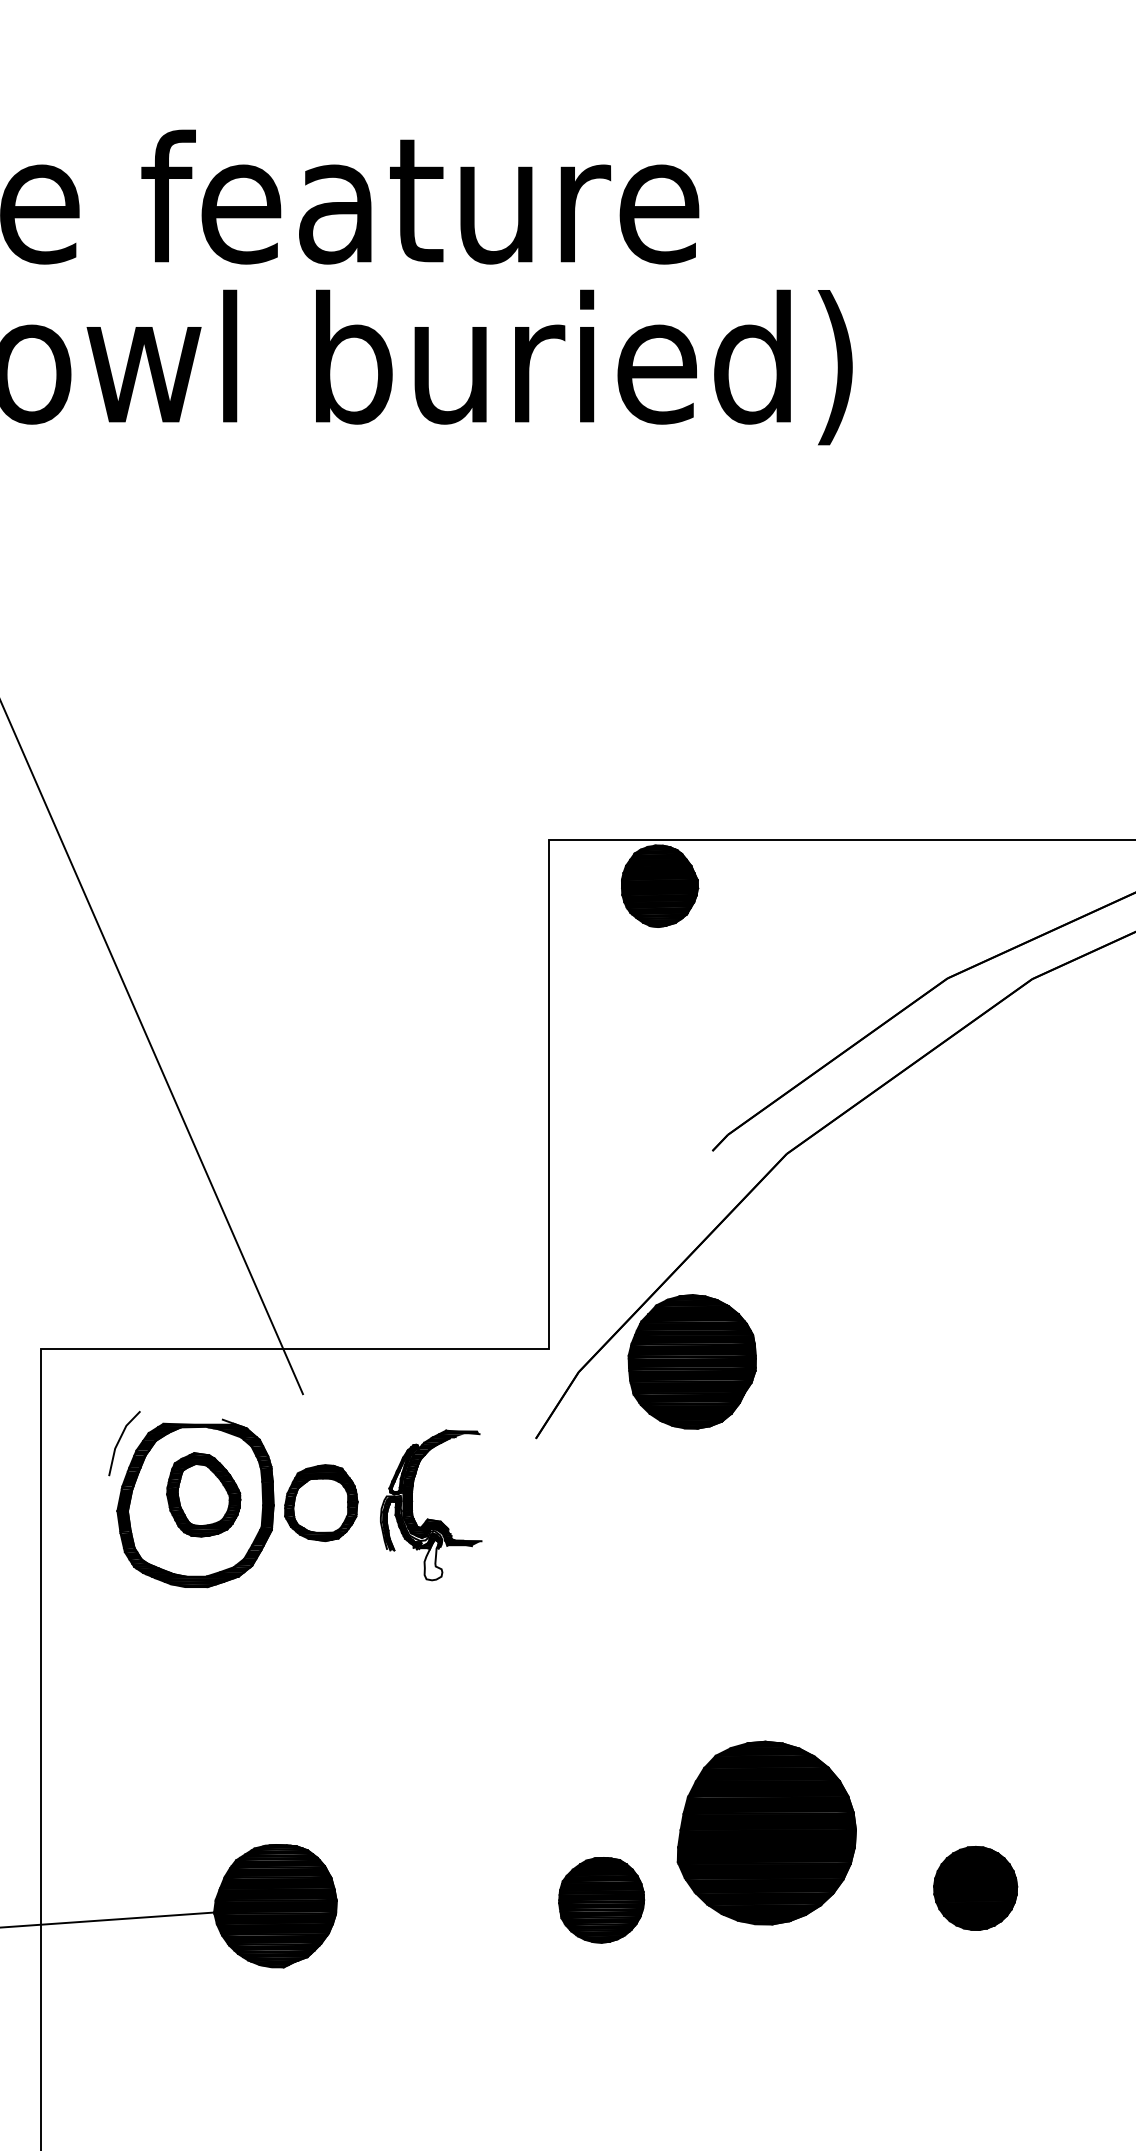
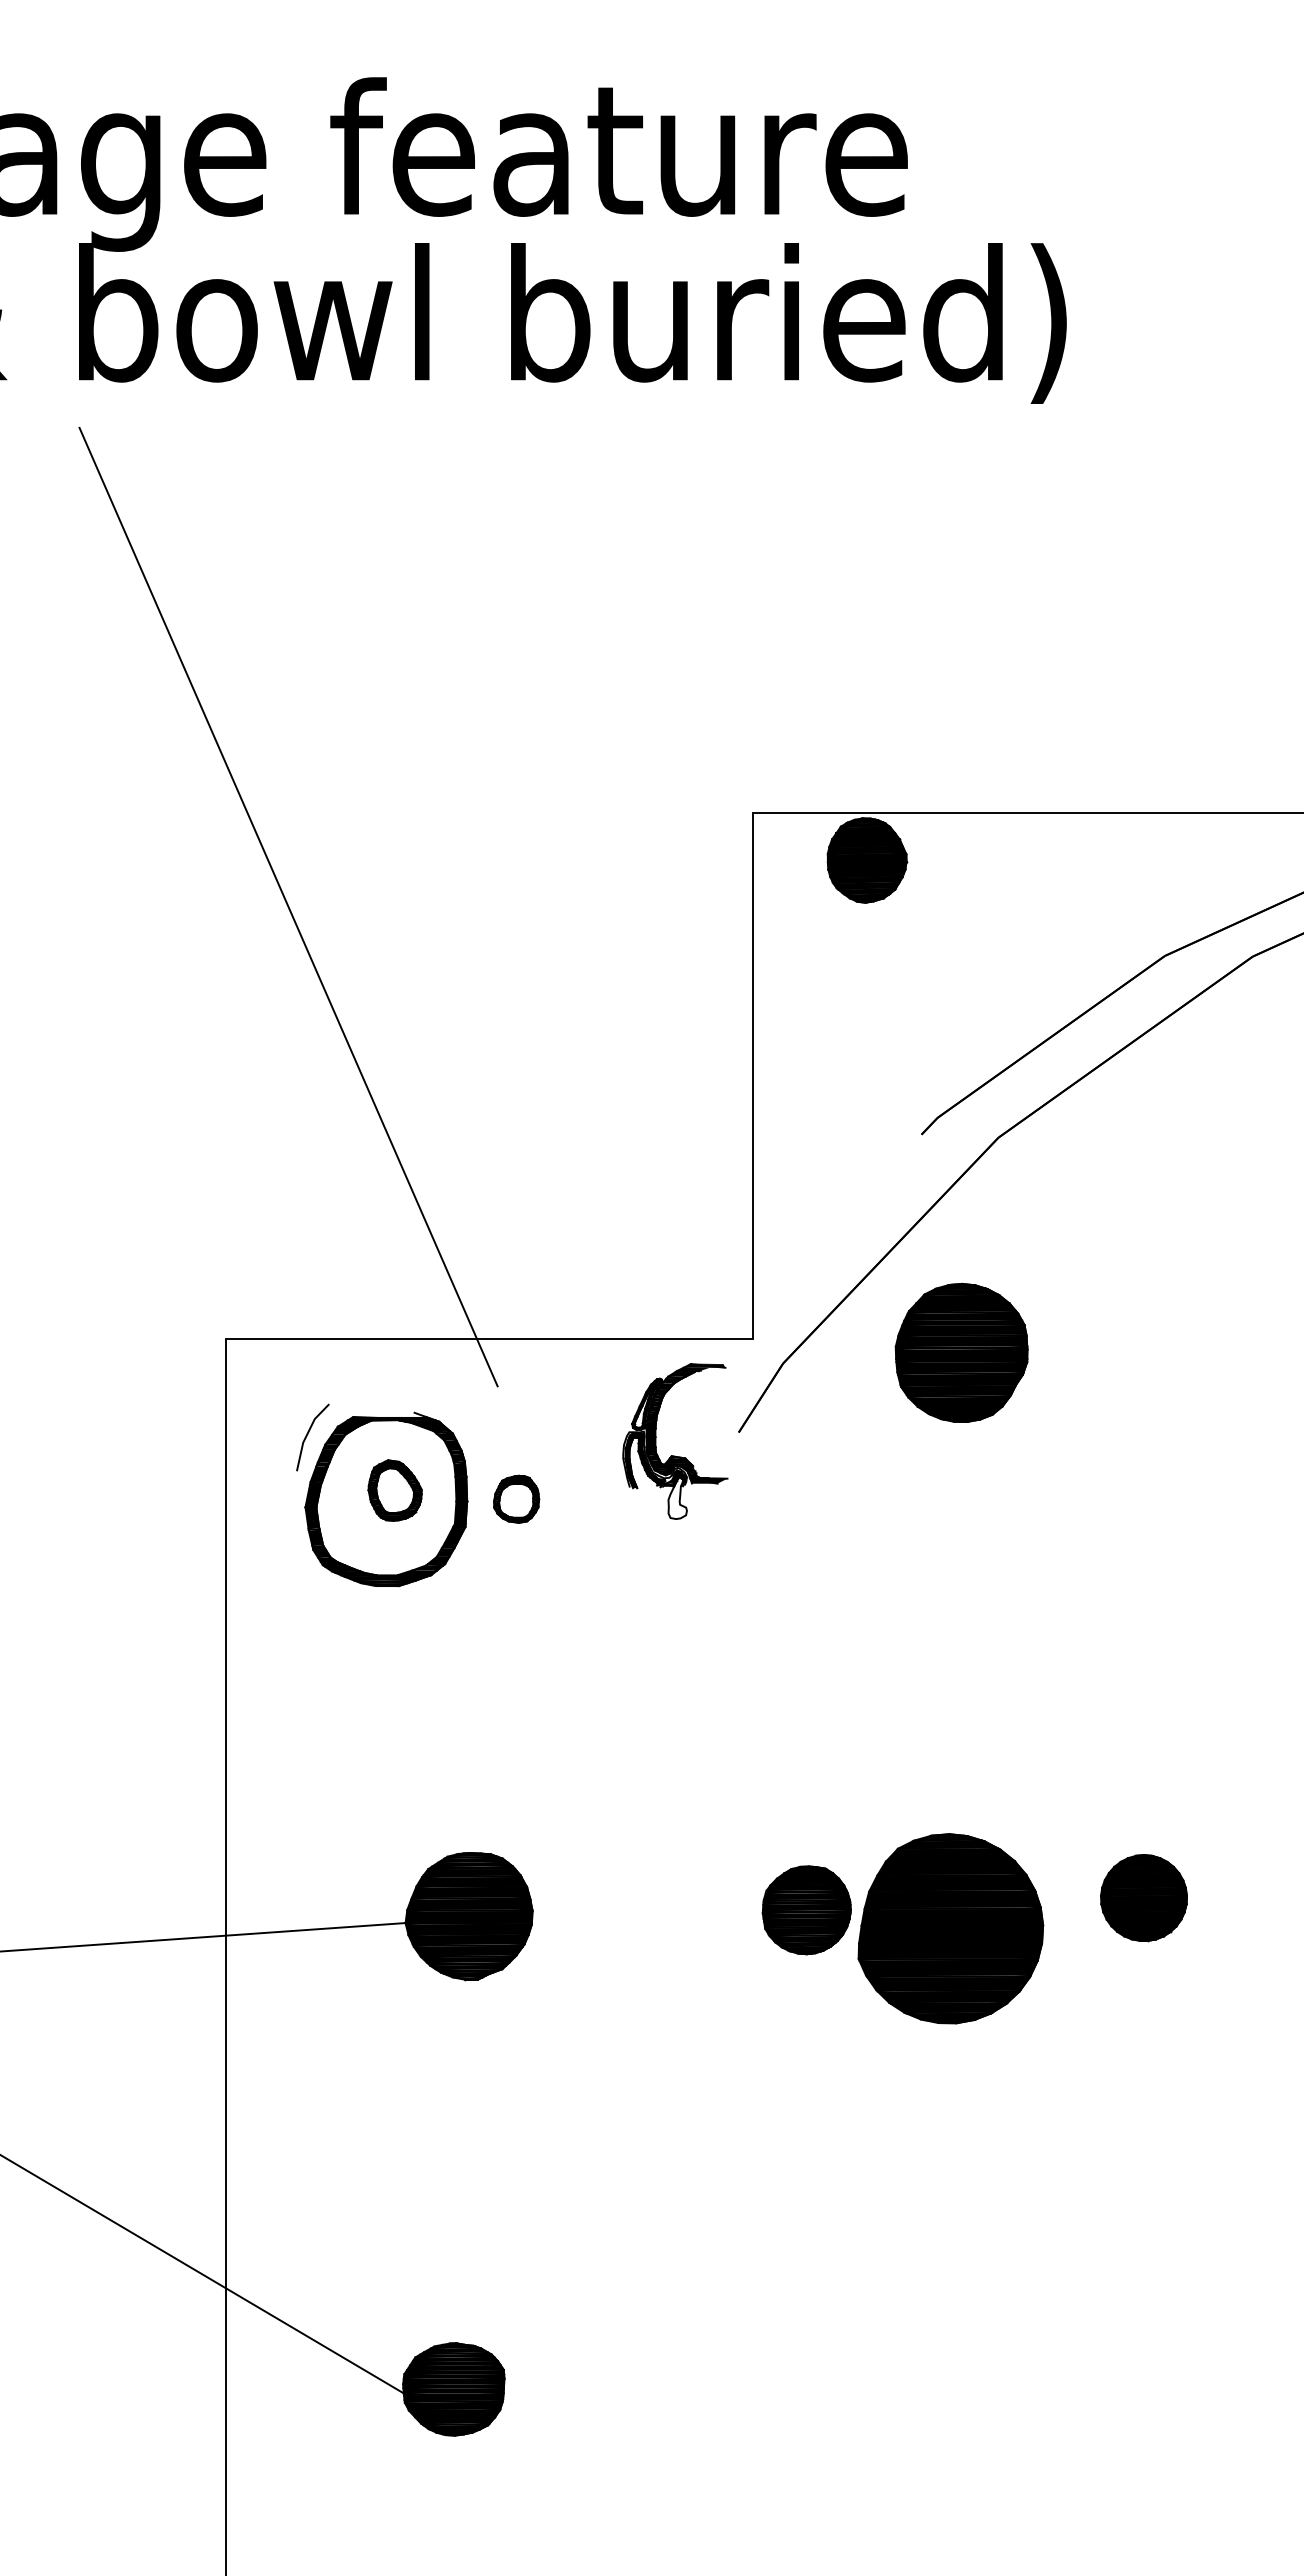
part: (692, 1361) -> (961, 1352), moved
part: (204, 1494) -> (395, 1490), size x0.7
part: (321, 1503) -> (516, 1499), size x0.6
part: (431, 1518) -> (675, 1455), moved
part: (766, 1832) -> (950, 1928), moved
part: (975, 1888) -> (1143, 1898), moved

